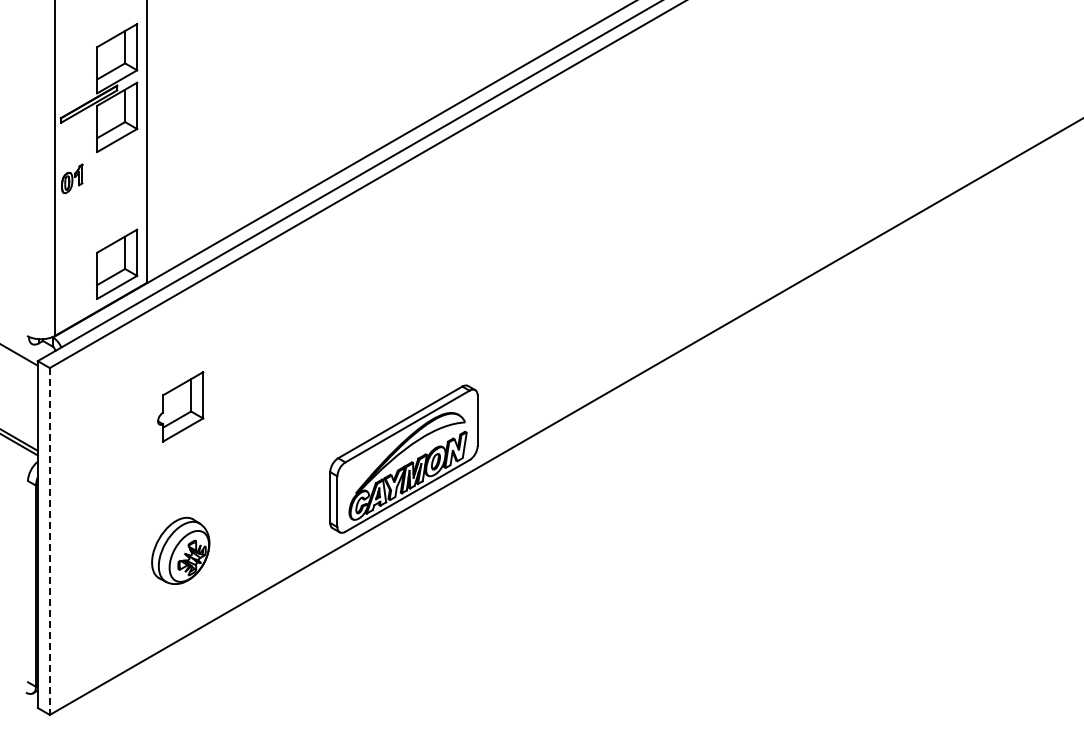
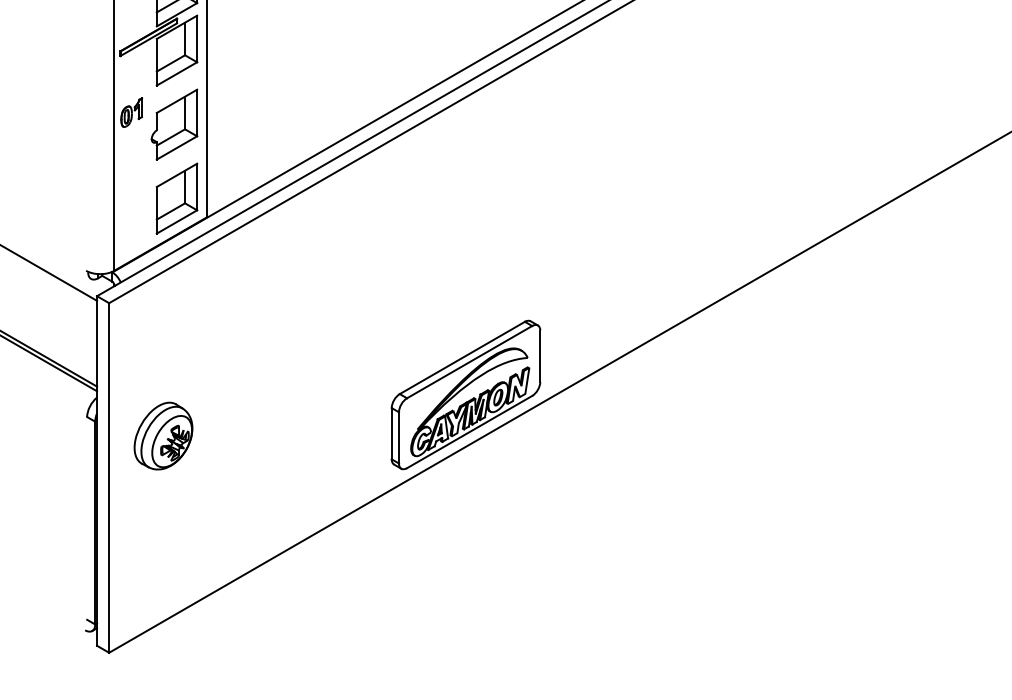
part: (180, 406) -> (174, 124), moved
line: (49, 542) -> (108, 478), dashed -> solid
part: (180, 550) -> (163, 435), moved

